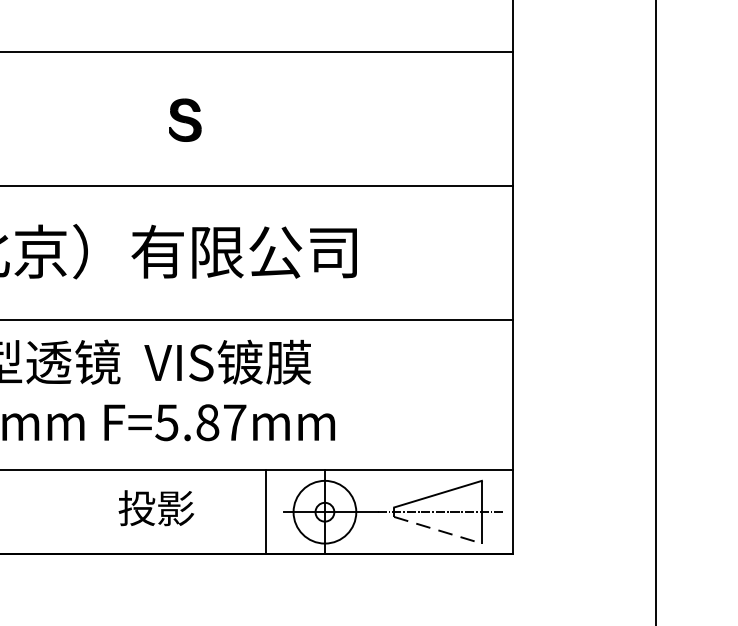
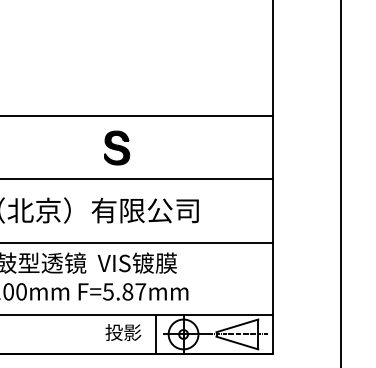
part: (186, 119) -> (117, 147), size x1.67
text: (156, 508) -> (123, 332), moved
line: (438, 531) -> (237, 343), dashed -> solid

